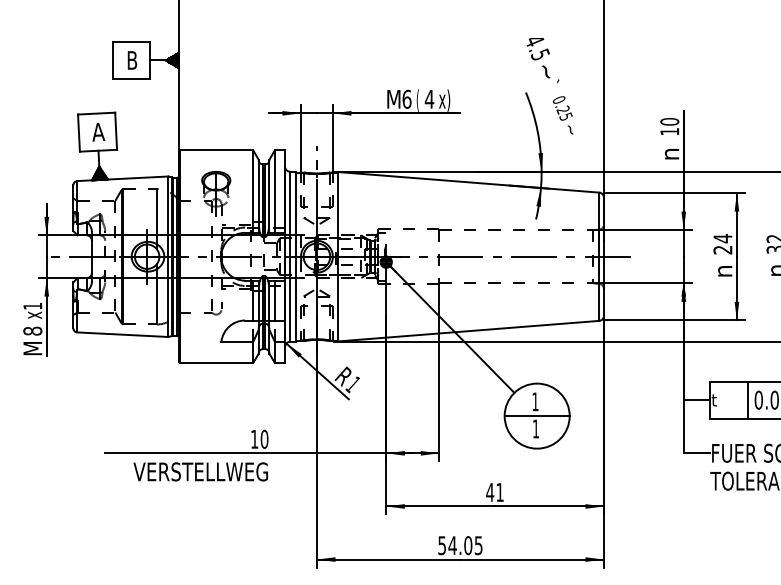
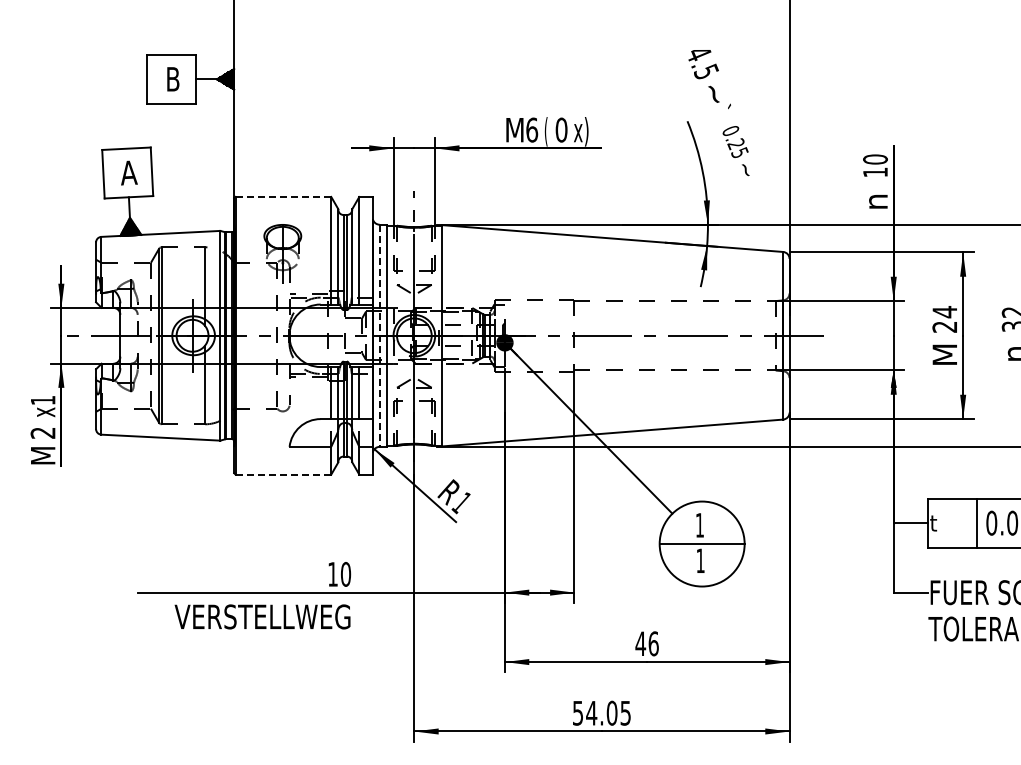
text: (429, 98) -> (561, 129), 4 -> 0
line: (216, 150) -> (283, 196), solid -> dashed
line: (290, 257) -> (379, 336), solid -> dashed
text: (722, 271) -> (944, 354), n -> M
text: (32, 330) -> (42, 432), 8 -> 2
line: (216, 362) -> (283, 474), solid -> dashed
text: (499, 492) -> (653, 643), 41 -> 46

